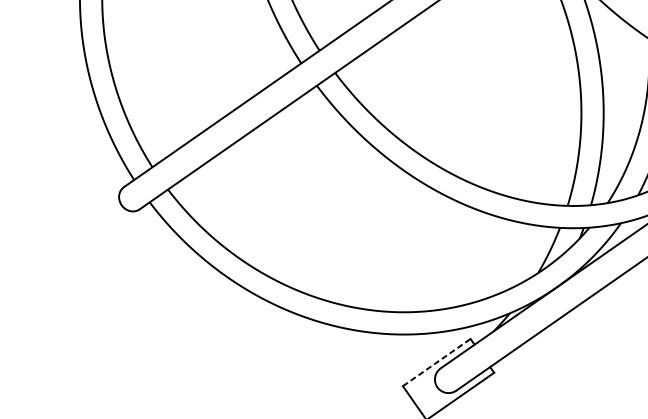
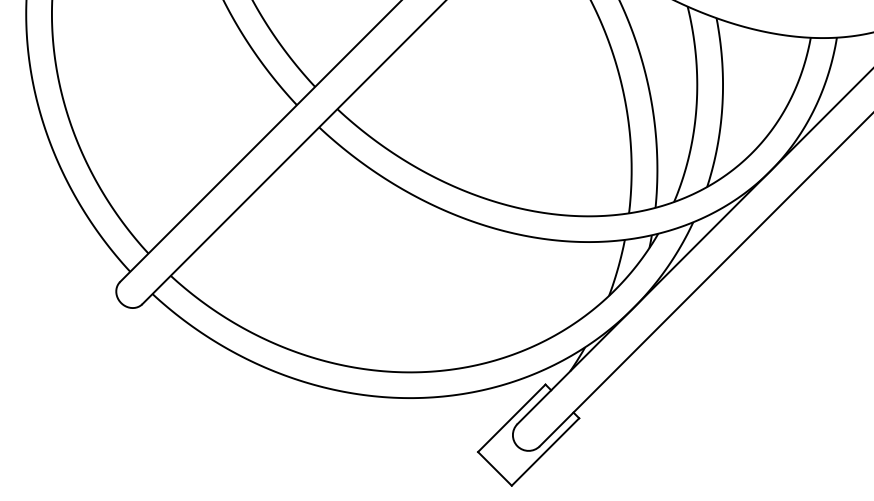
line: (436, 362) -> (511, 418), dashed -> solid

